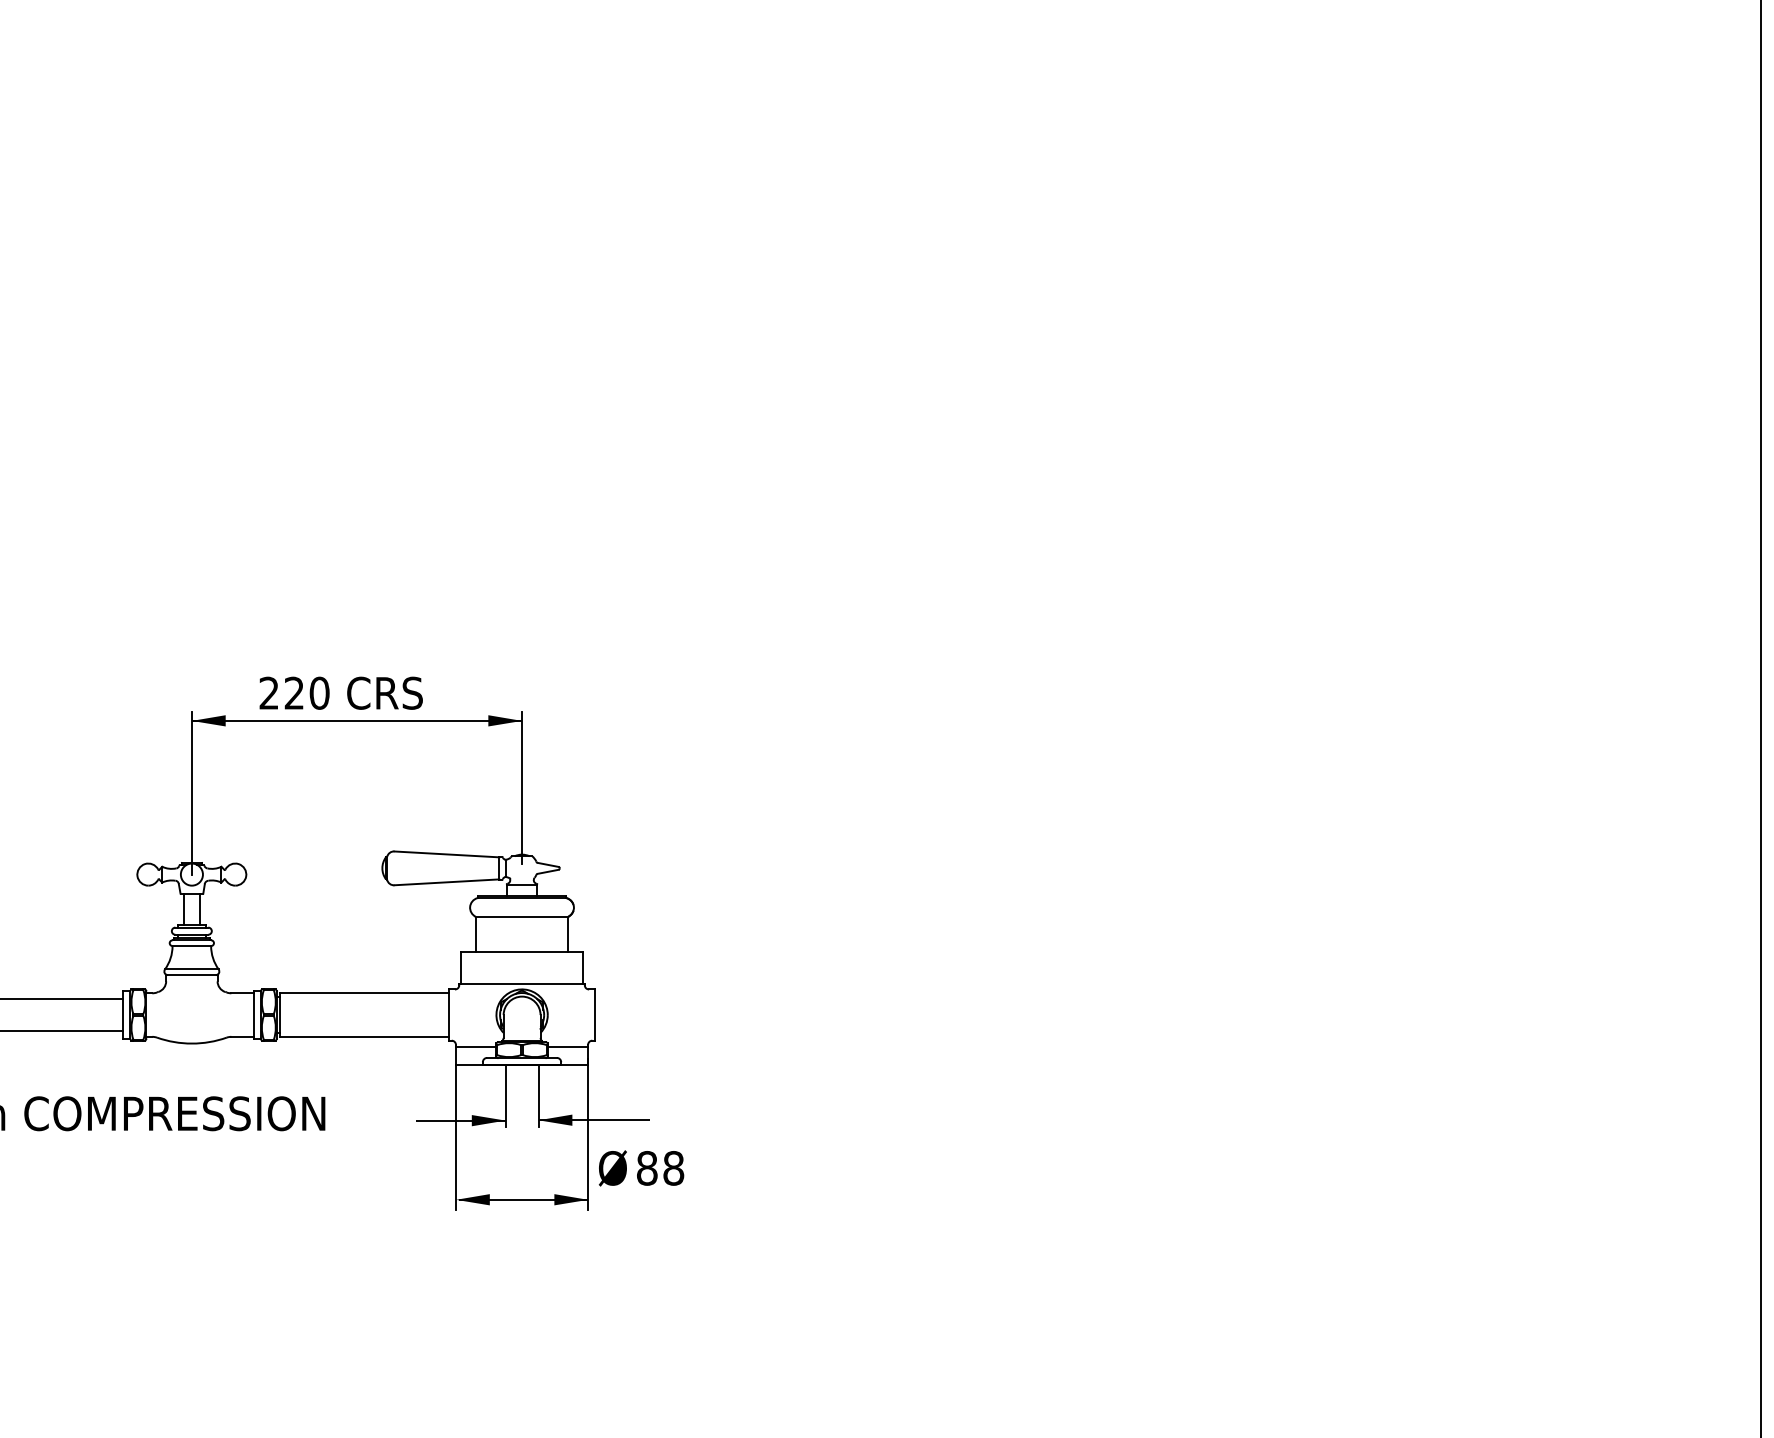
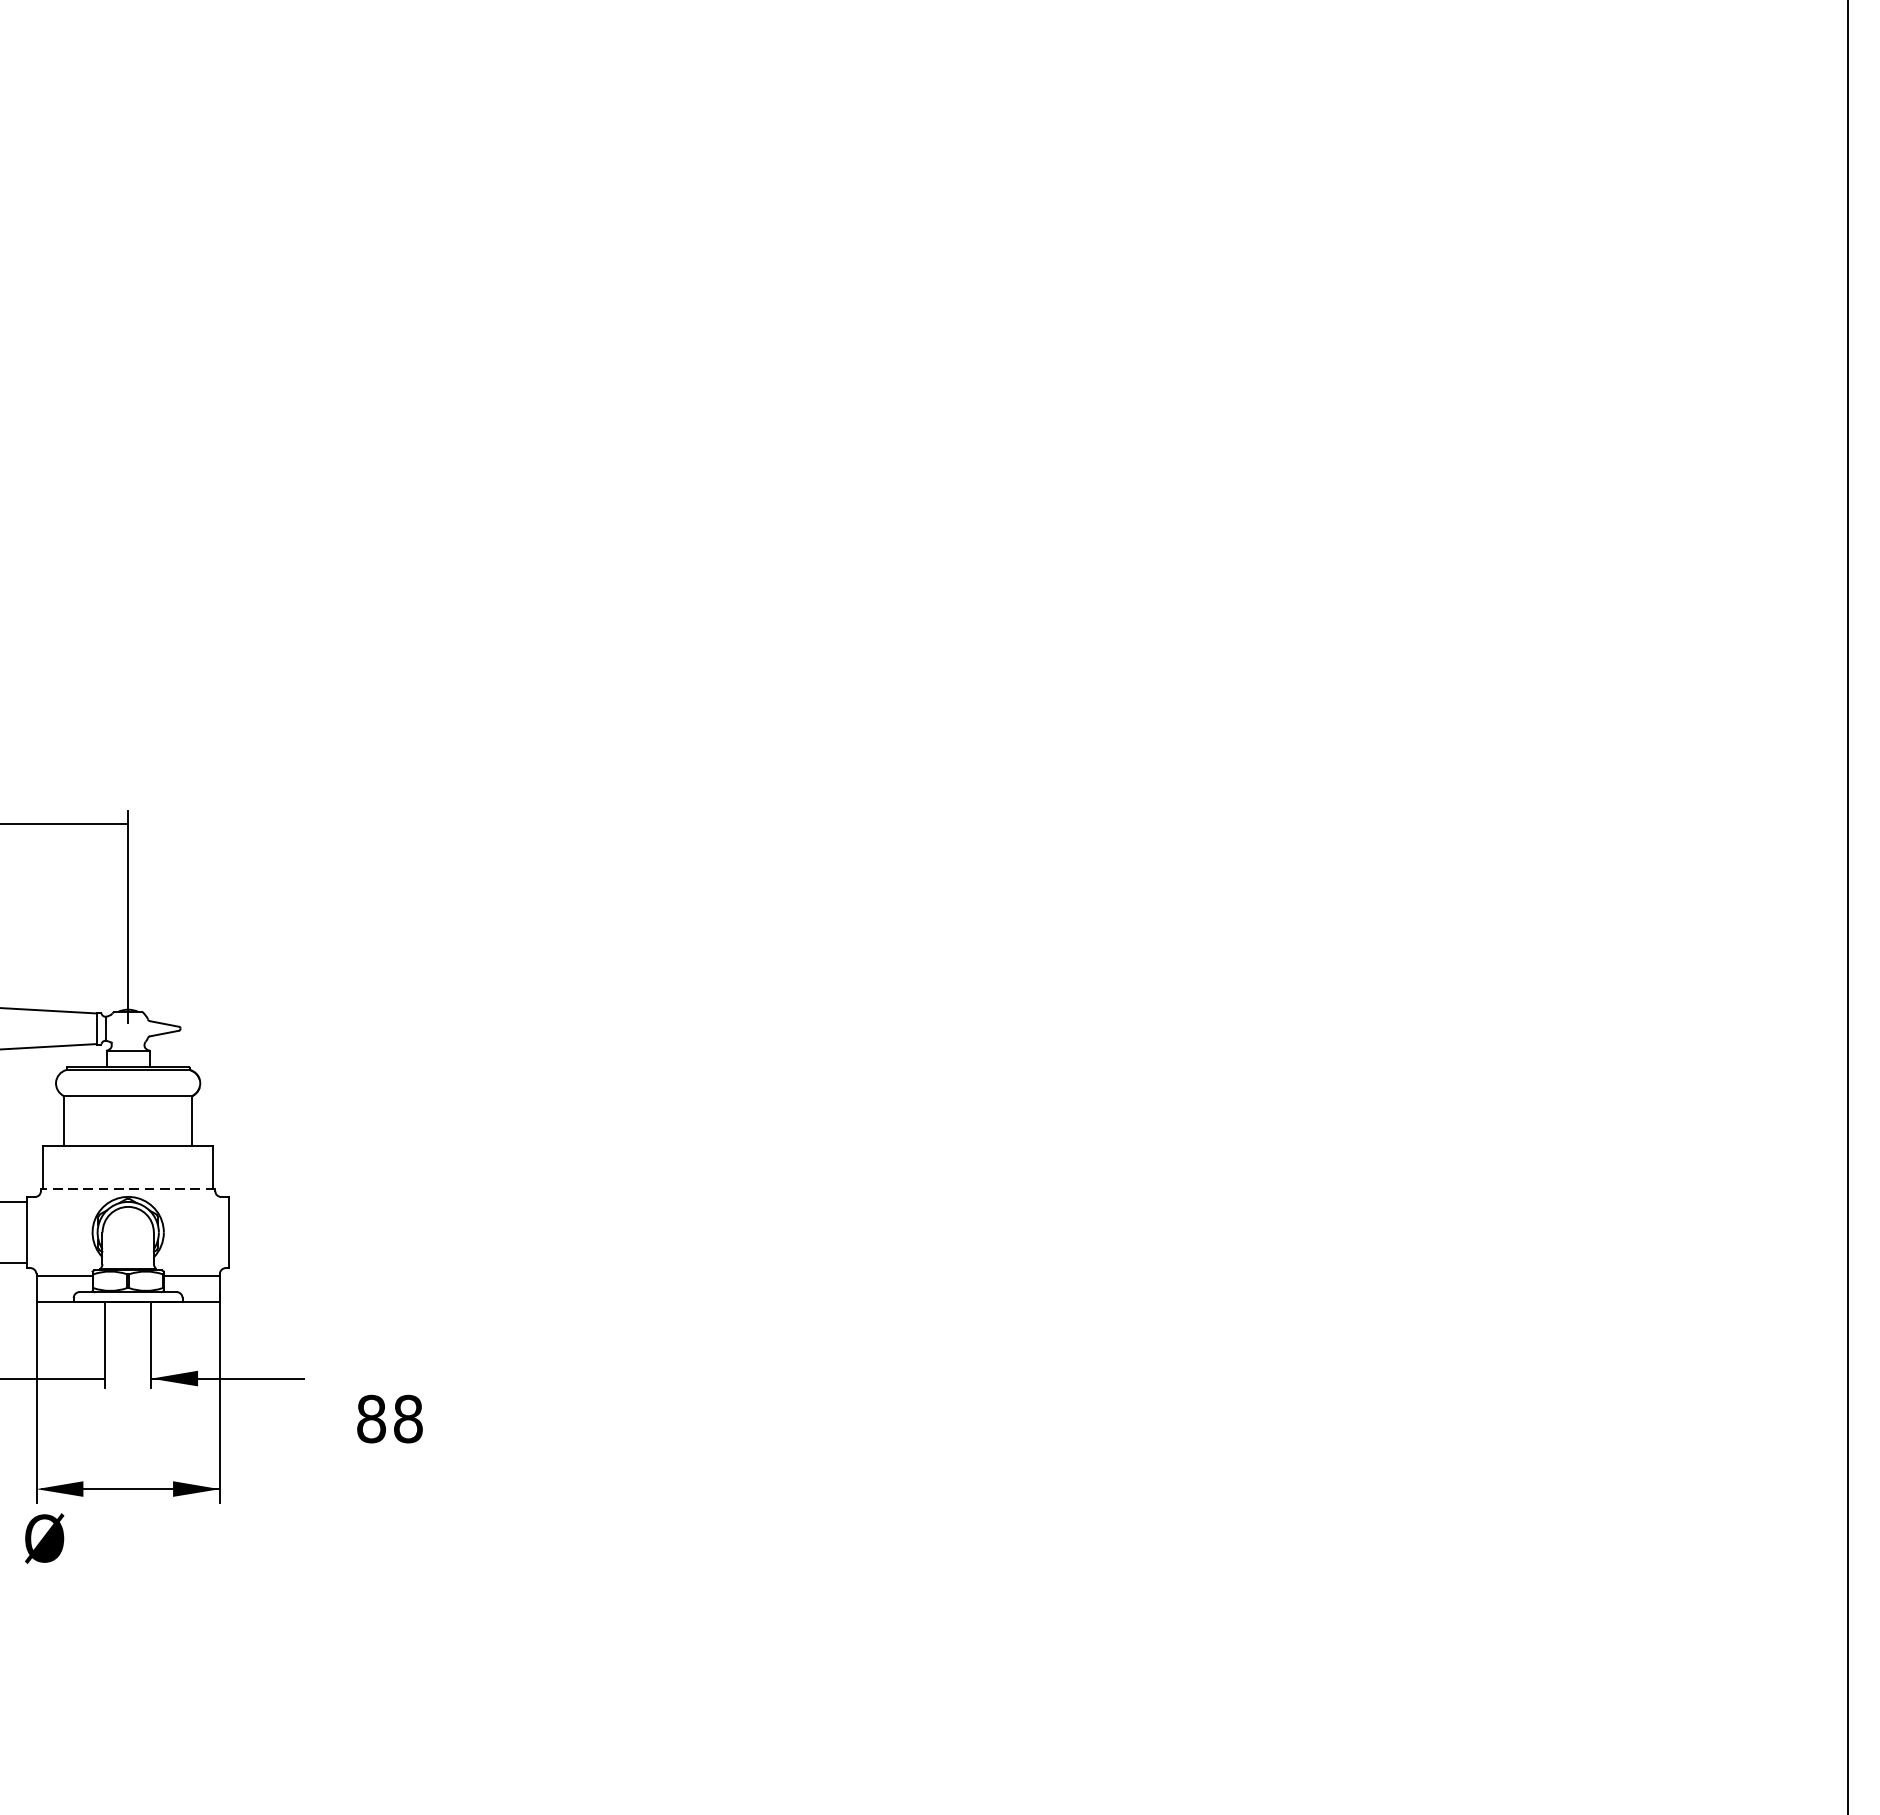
fill: (505, 720) -> (105, 823), removed
line: (522, 983) -> (128, 1188), solid -> dashed
fill: (488, 1120) -> (81, 1378), removed
text: (612, 1168) -> (44, 1538), moved
text: (660, 1168) -> (389, 1419), moved

